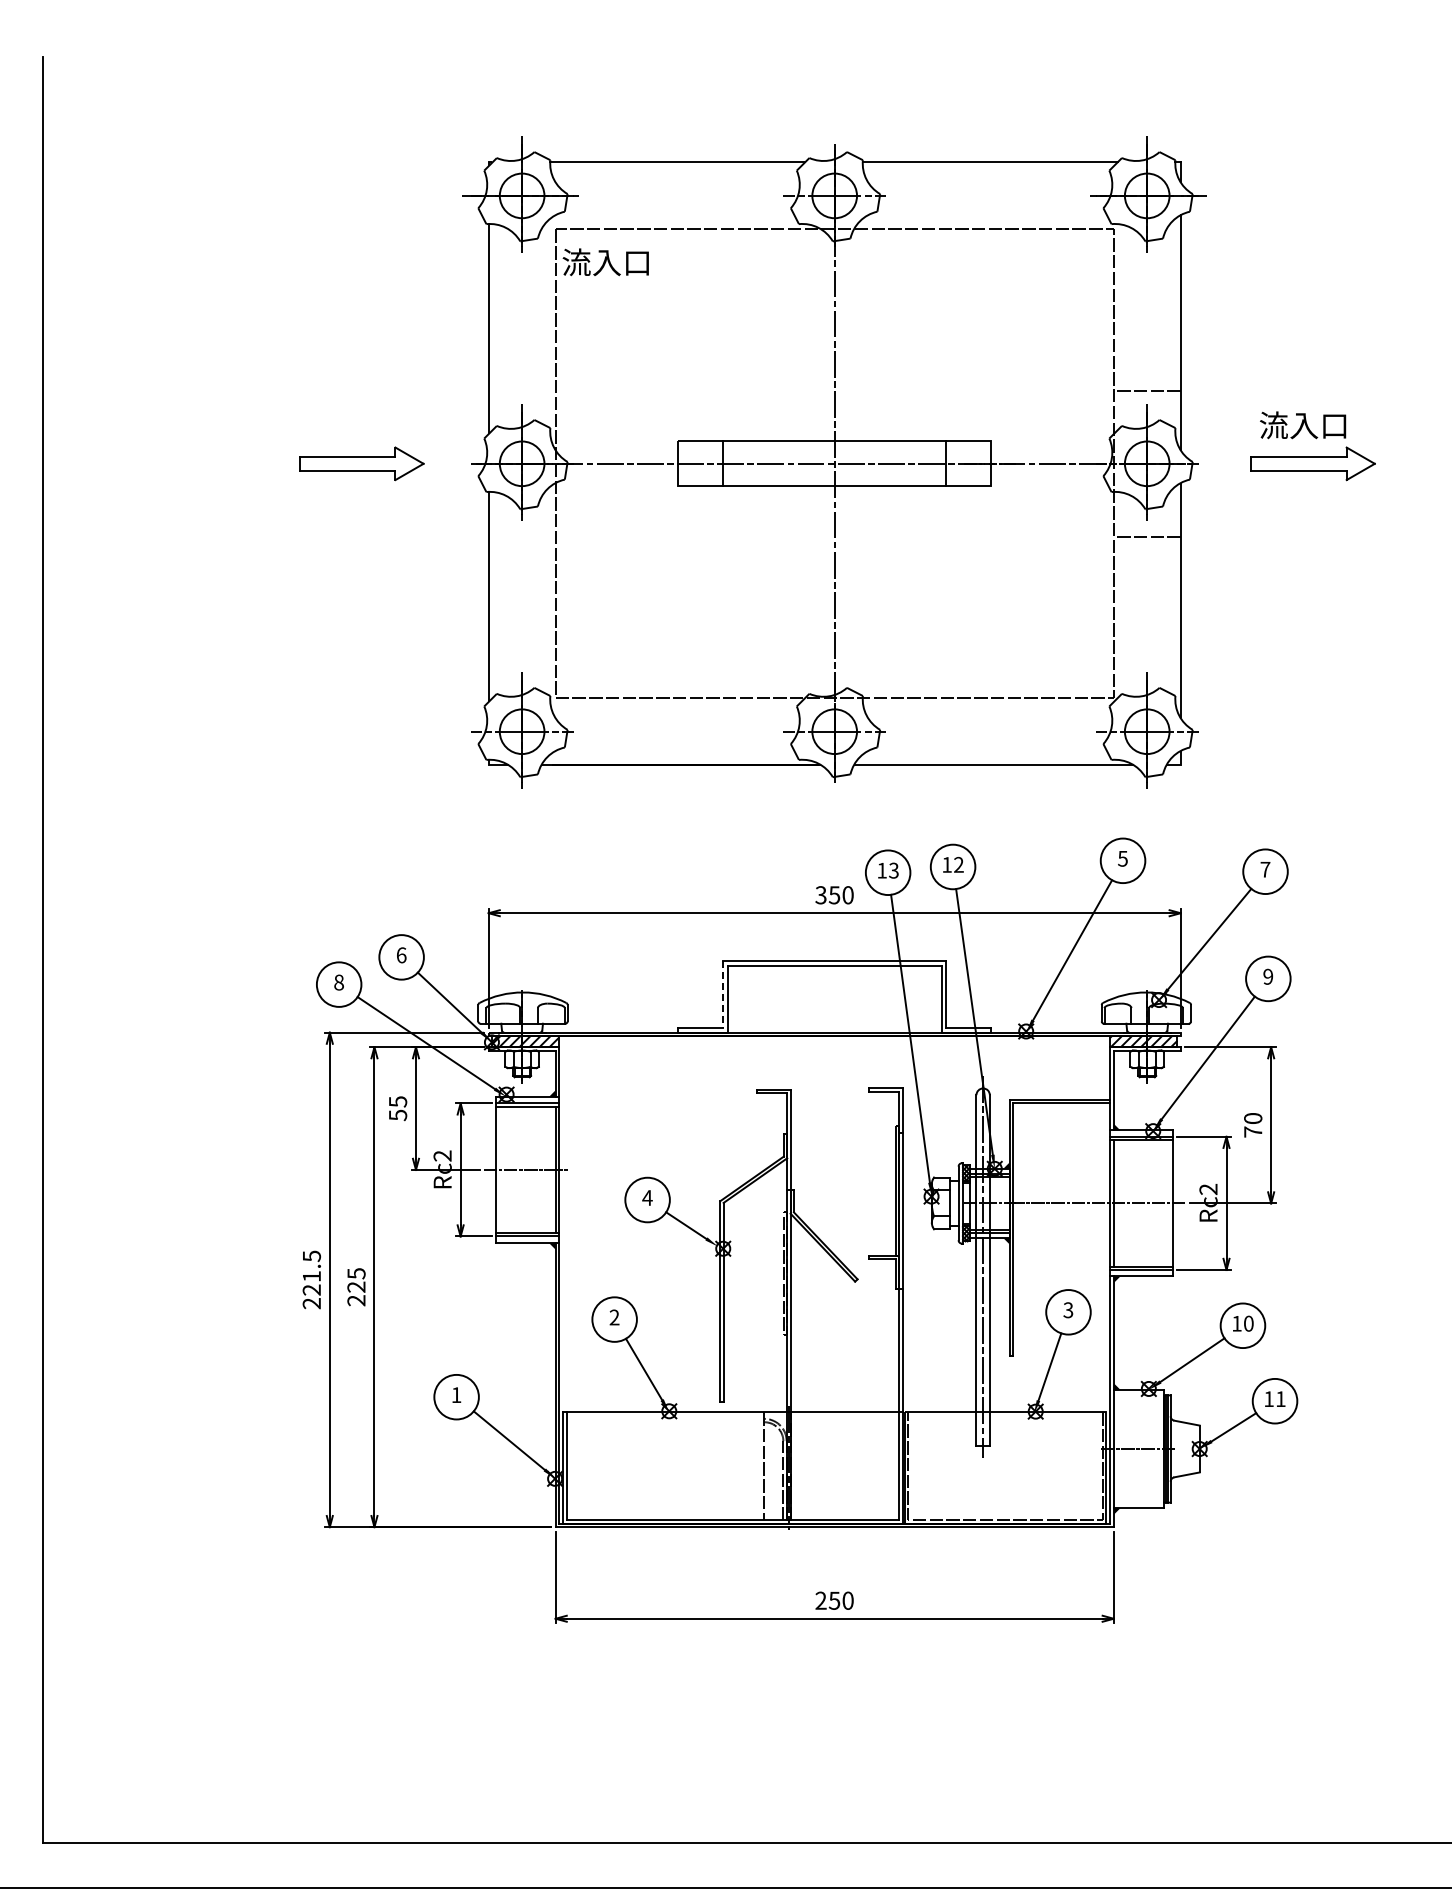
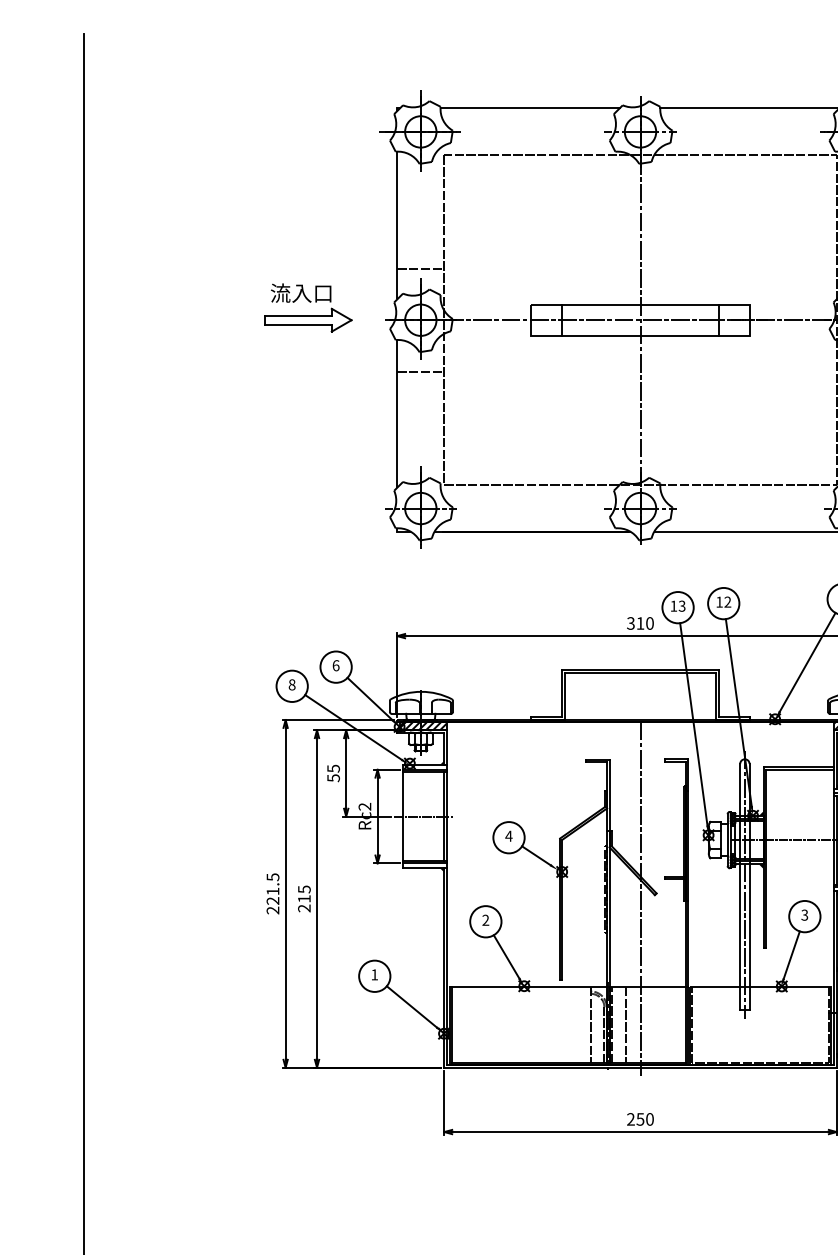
text: (605, 262) -> (300, 293), moved
line: (521, 390) -> (420, 268), added
line: (521, 536) -> (420, 371), added
text: (834, 895) -> (640, 623), 350 -> 310
line: (723, 995) -> (562, 693), dashed -> solid
text: (356, 1286) -> (304, 898), 225 -> 215
line: (834, 1286) -> (640, 898), added
line: (794, 1466) -> (612, 1025), added
line: (813, 1466) -> (625, 1025), added

